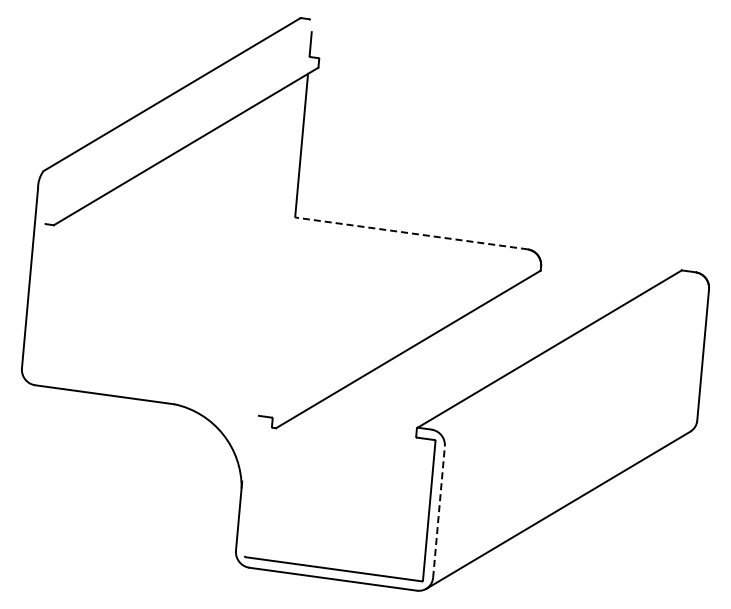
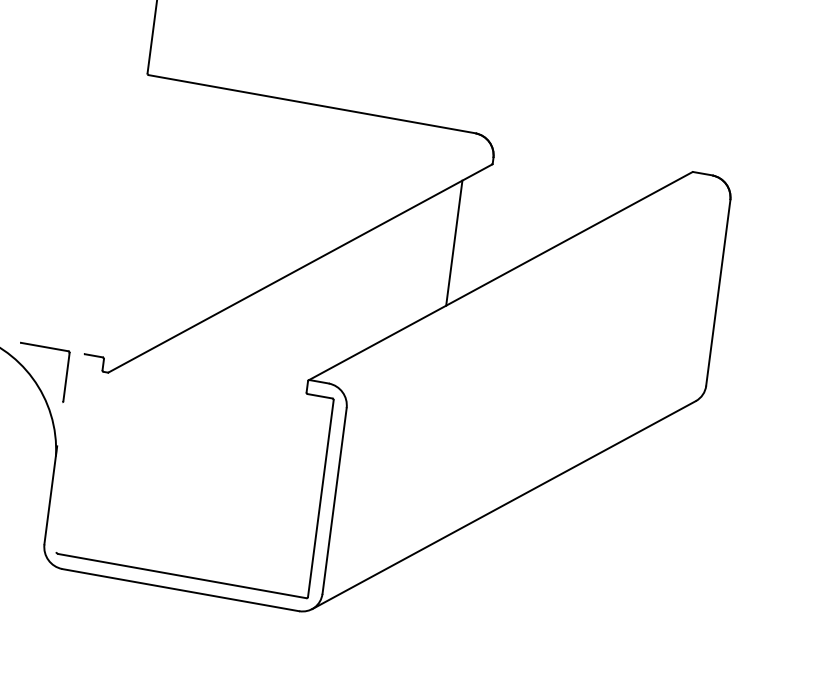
line: (412, 233) -> (312, 104), dashed -> solid
line: (515, 327) -> (453, 243), added
part: (245, 432) -> (64, 376), added
line: (439, 512) -> (335, 501), dashed -> solid

